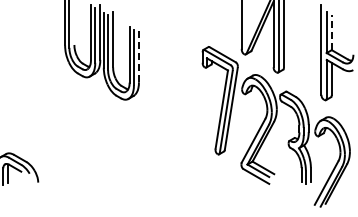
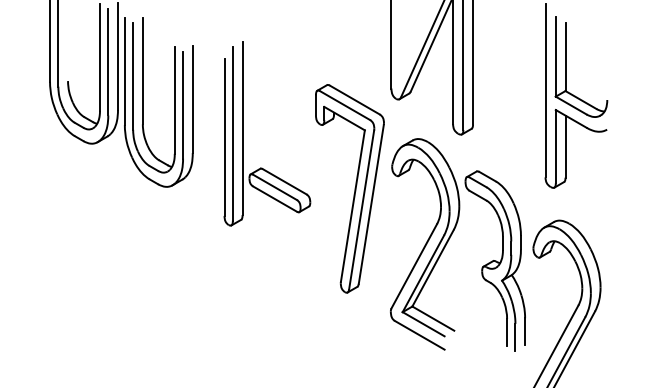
line: (331, 32) -> (564, 56), dashed -> solid
line: (138, 54) -> (191, 99), dashed -> solid
part: (165, 72) -> (244, 134), added

